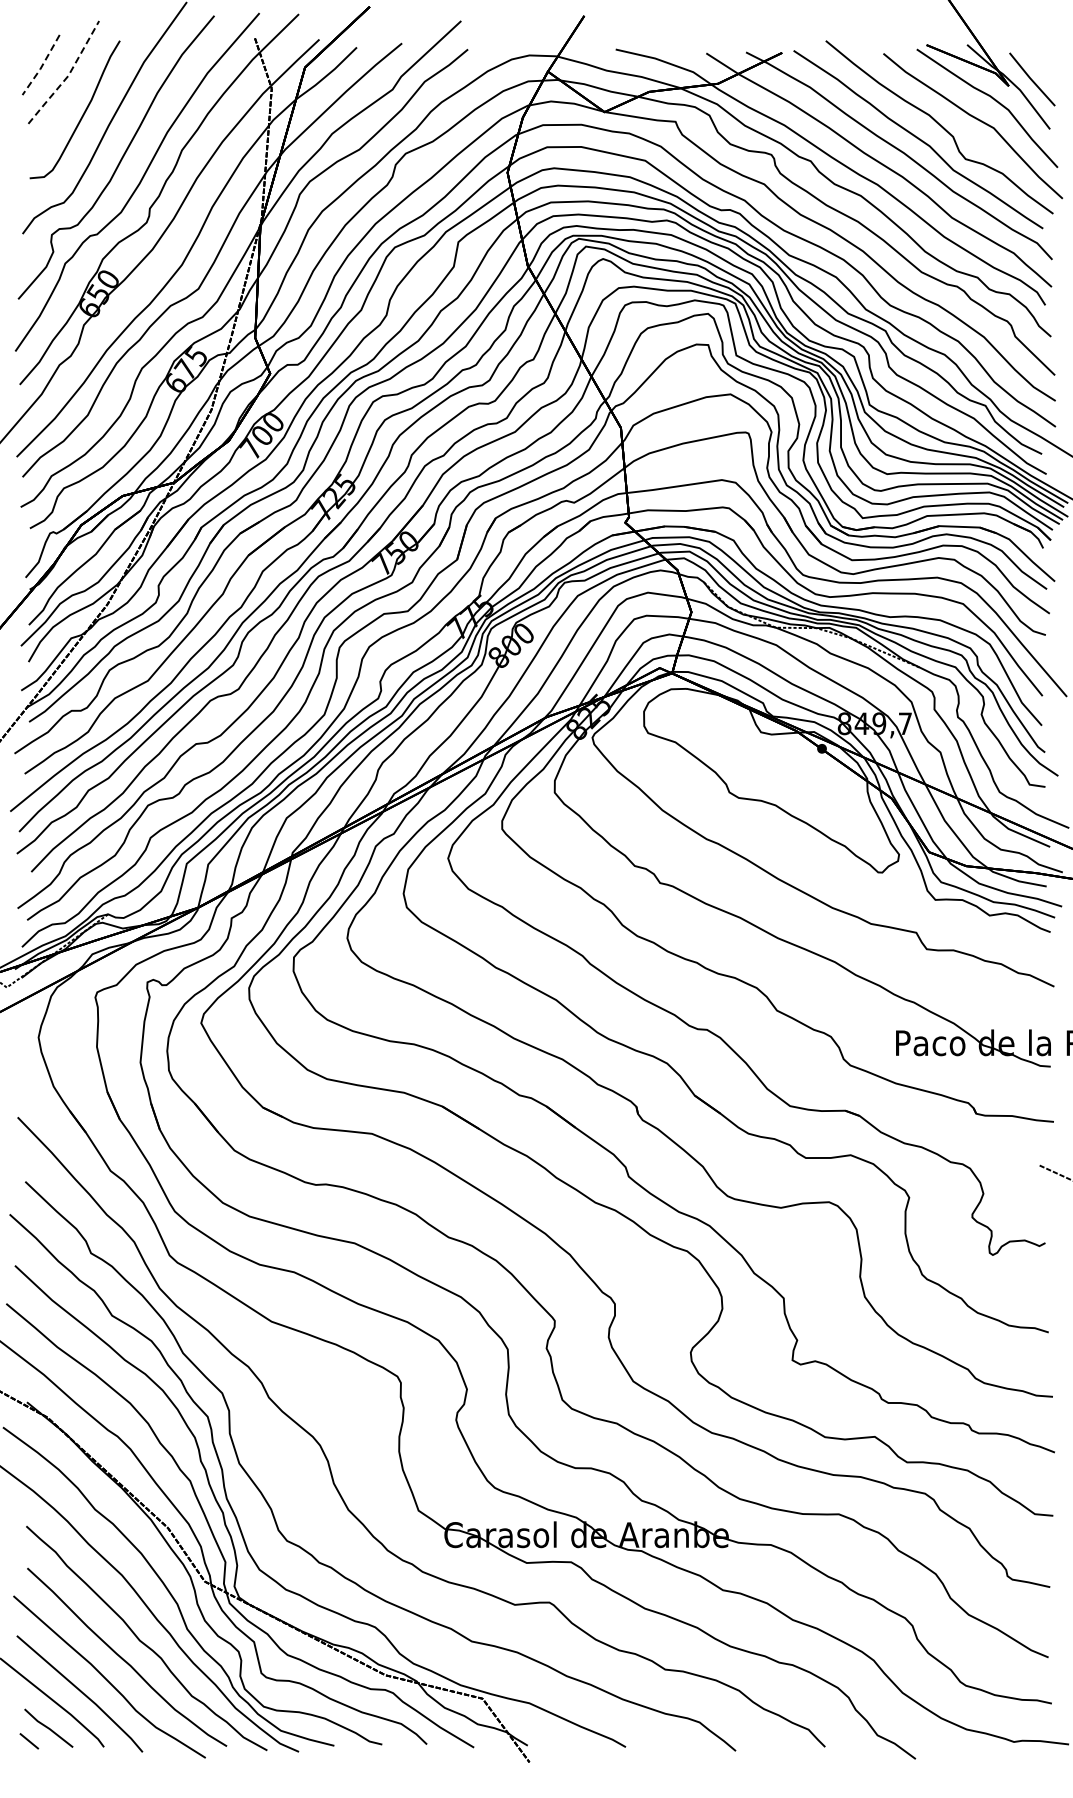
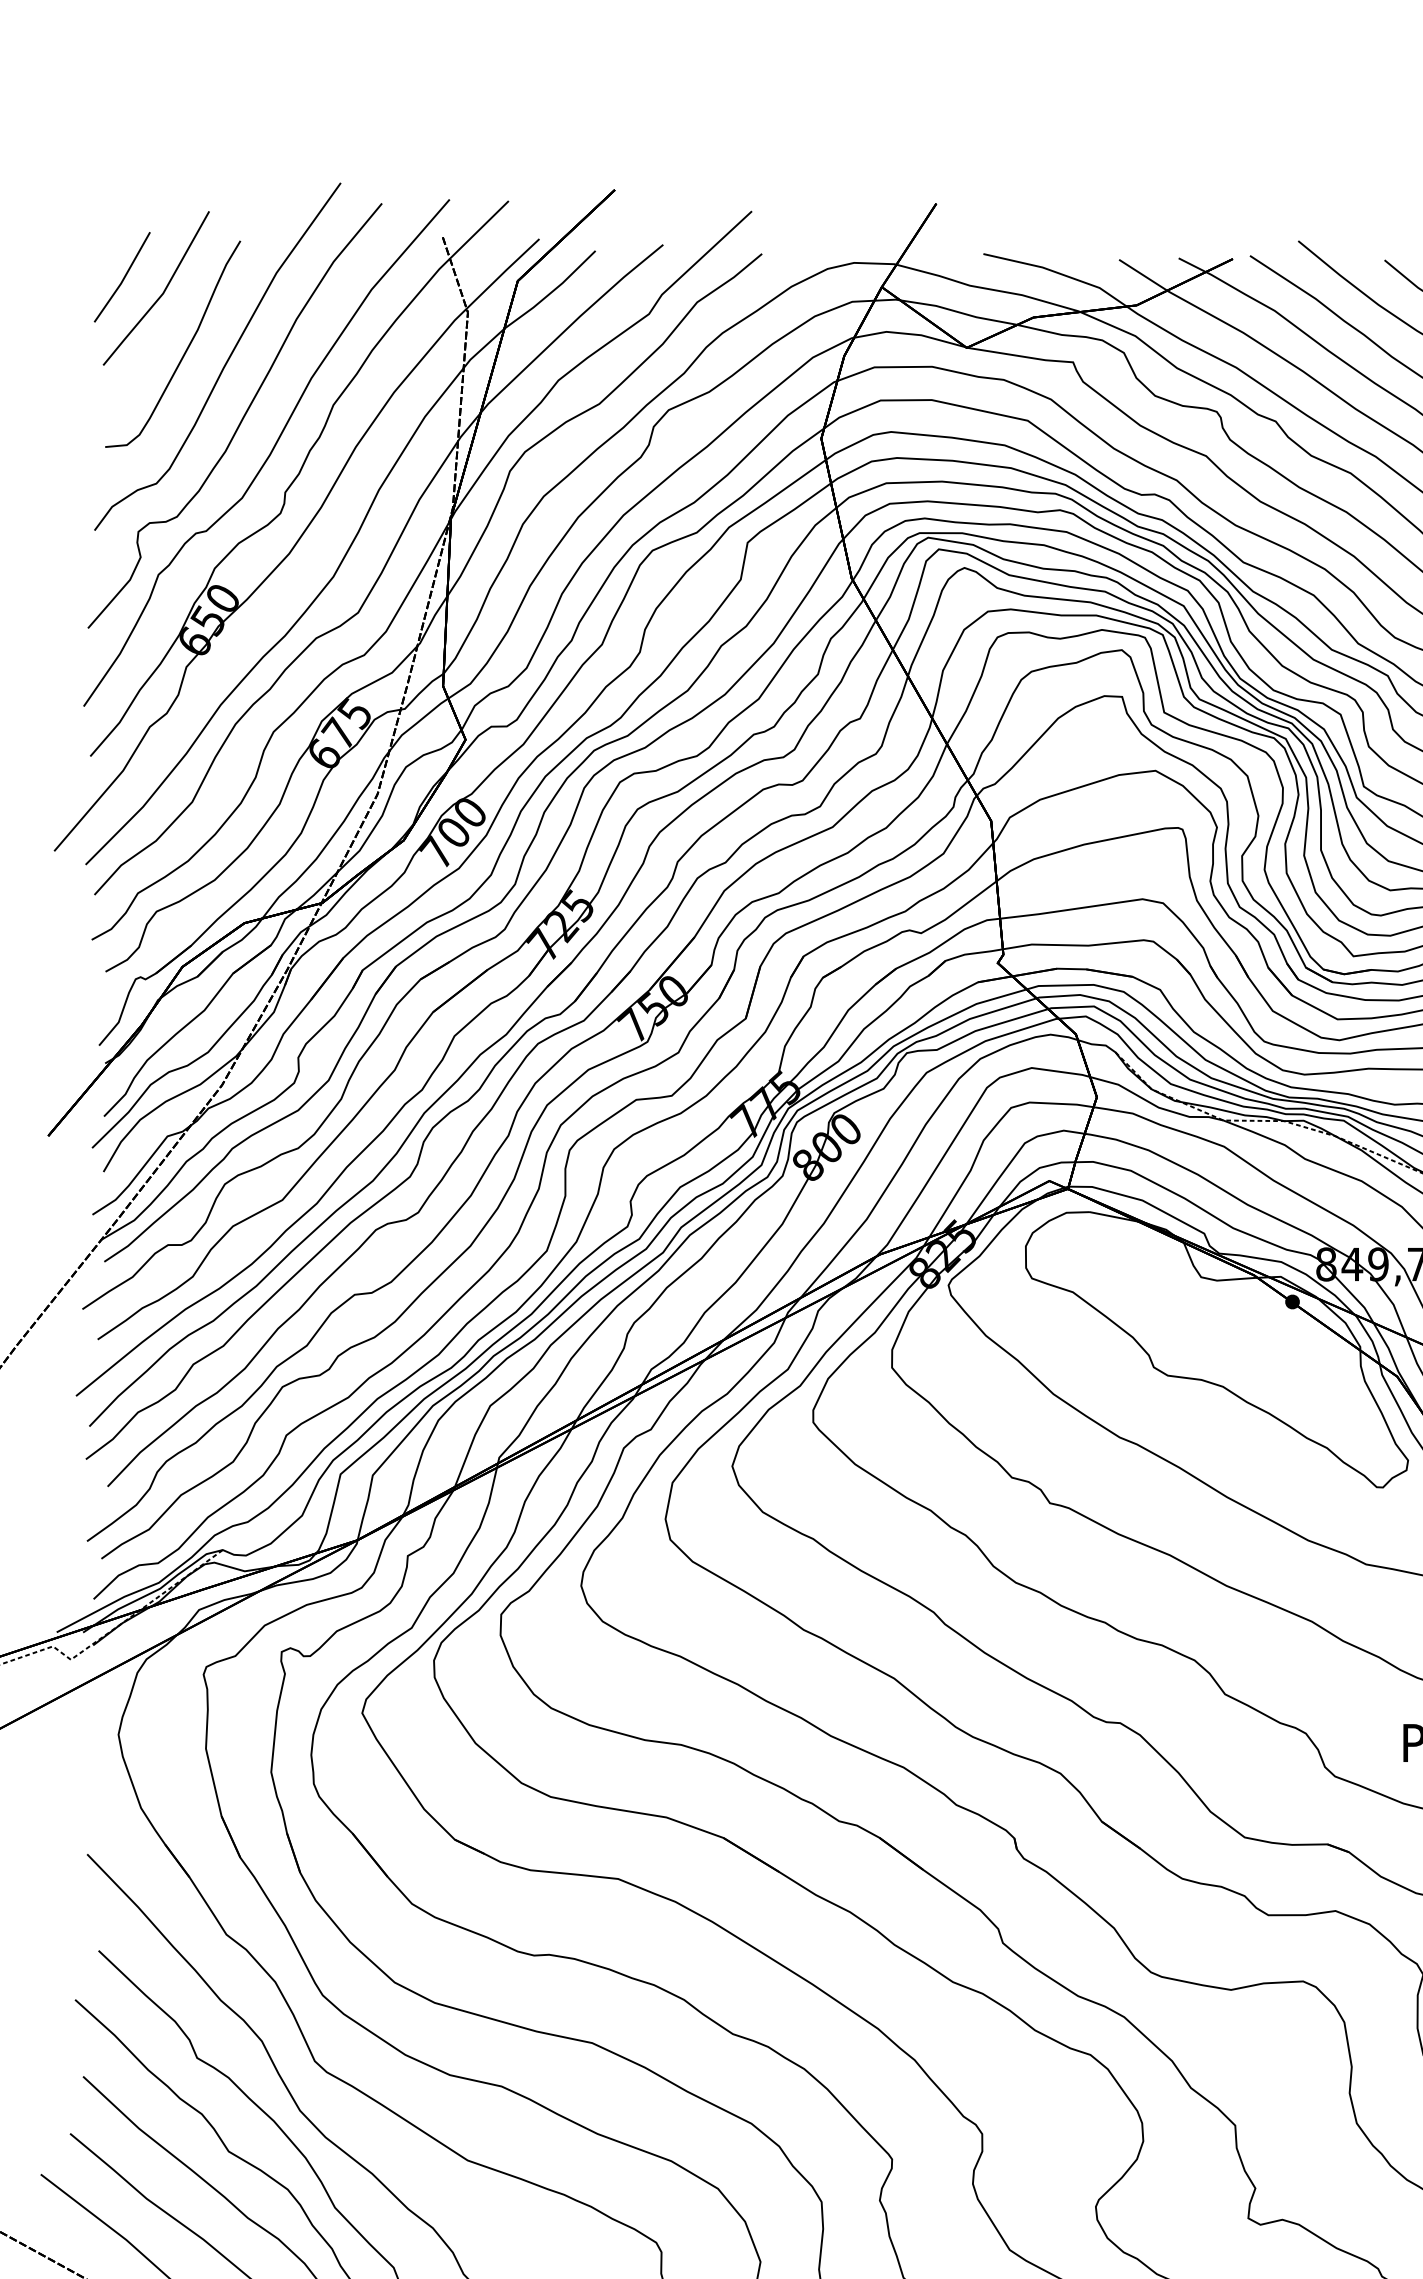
line: (41, 66) -> (122, 279), dashed -> solid
line: (68, 75) -> (163, 292), dashed -> solid

